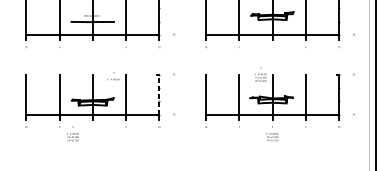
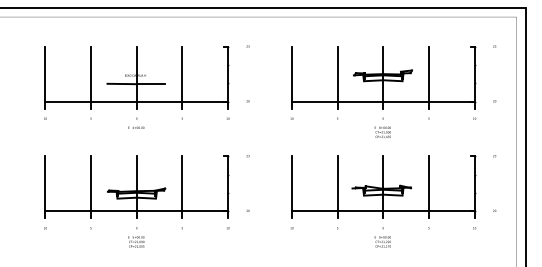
text: (260, 74) -> (382, 127), moved
text: (113, 75) -> (136, 122), moved
line: (159, 94) -> (228, 183), dashed -> solid
text: (73, 133) -> (136, 237), moved

